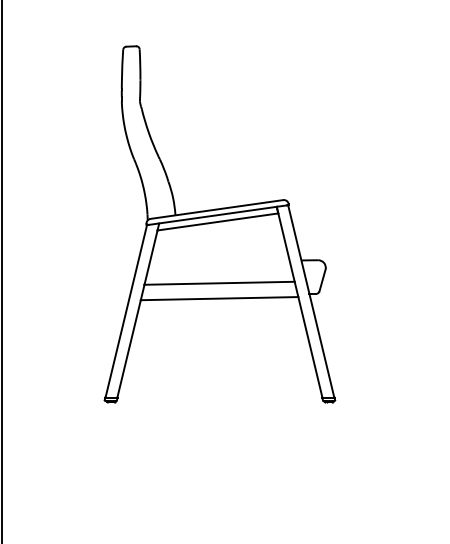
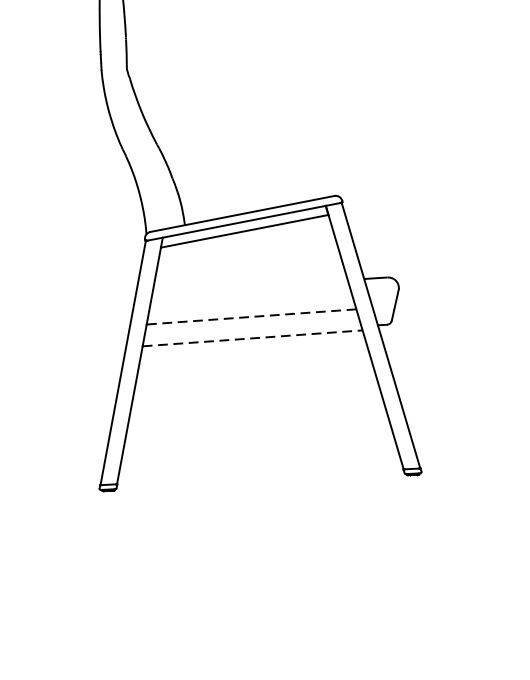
line: (219, 283) -> (251, 317), solid -> dashed
line: (219, 298) -> (252, 338), solid -> dashed

